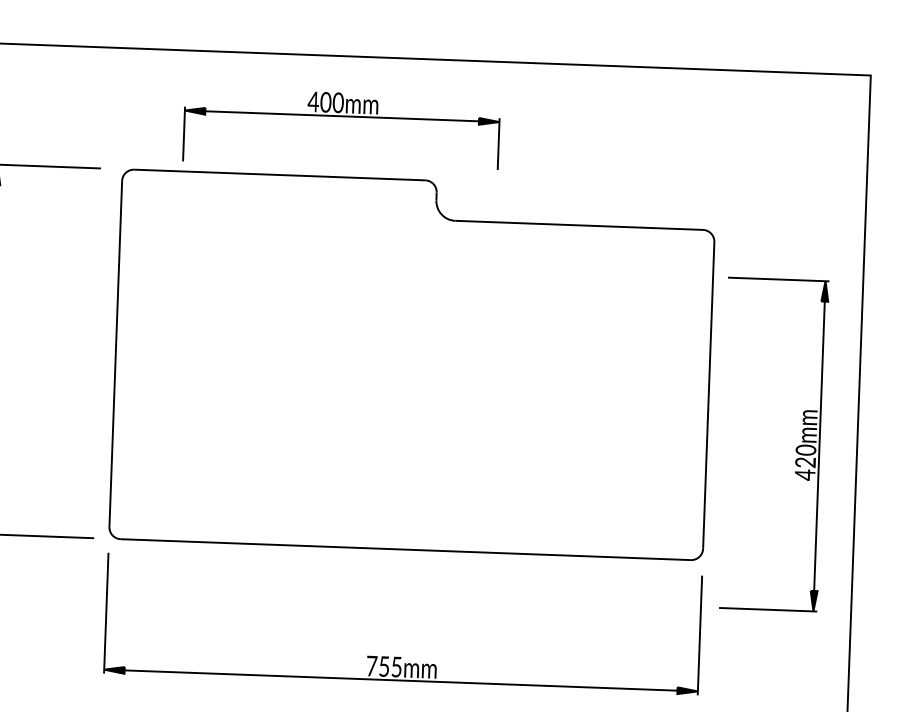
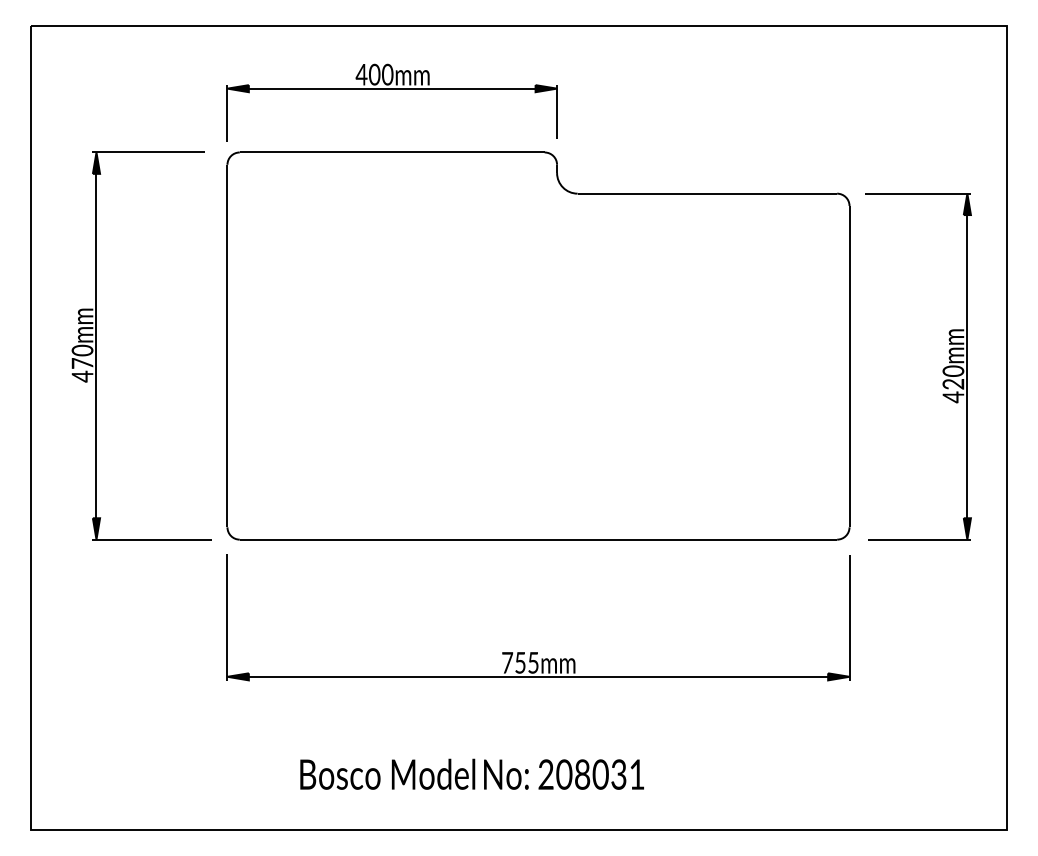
part: (341, 117) -> (391, 89), moved
part: (795, 449) -> (942, 370), moved

